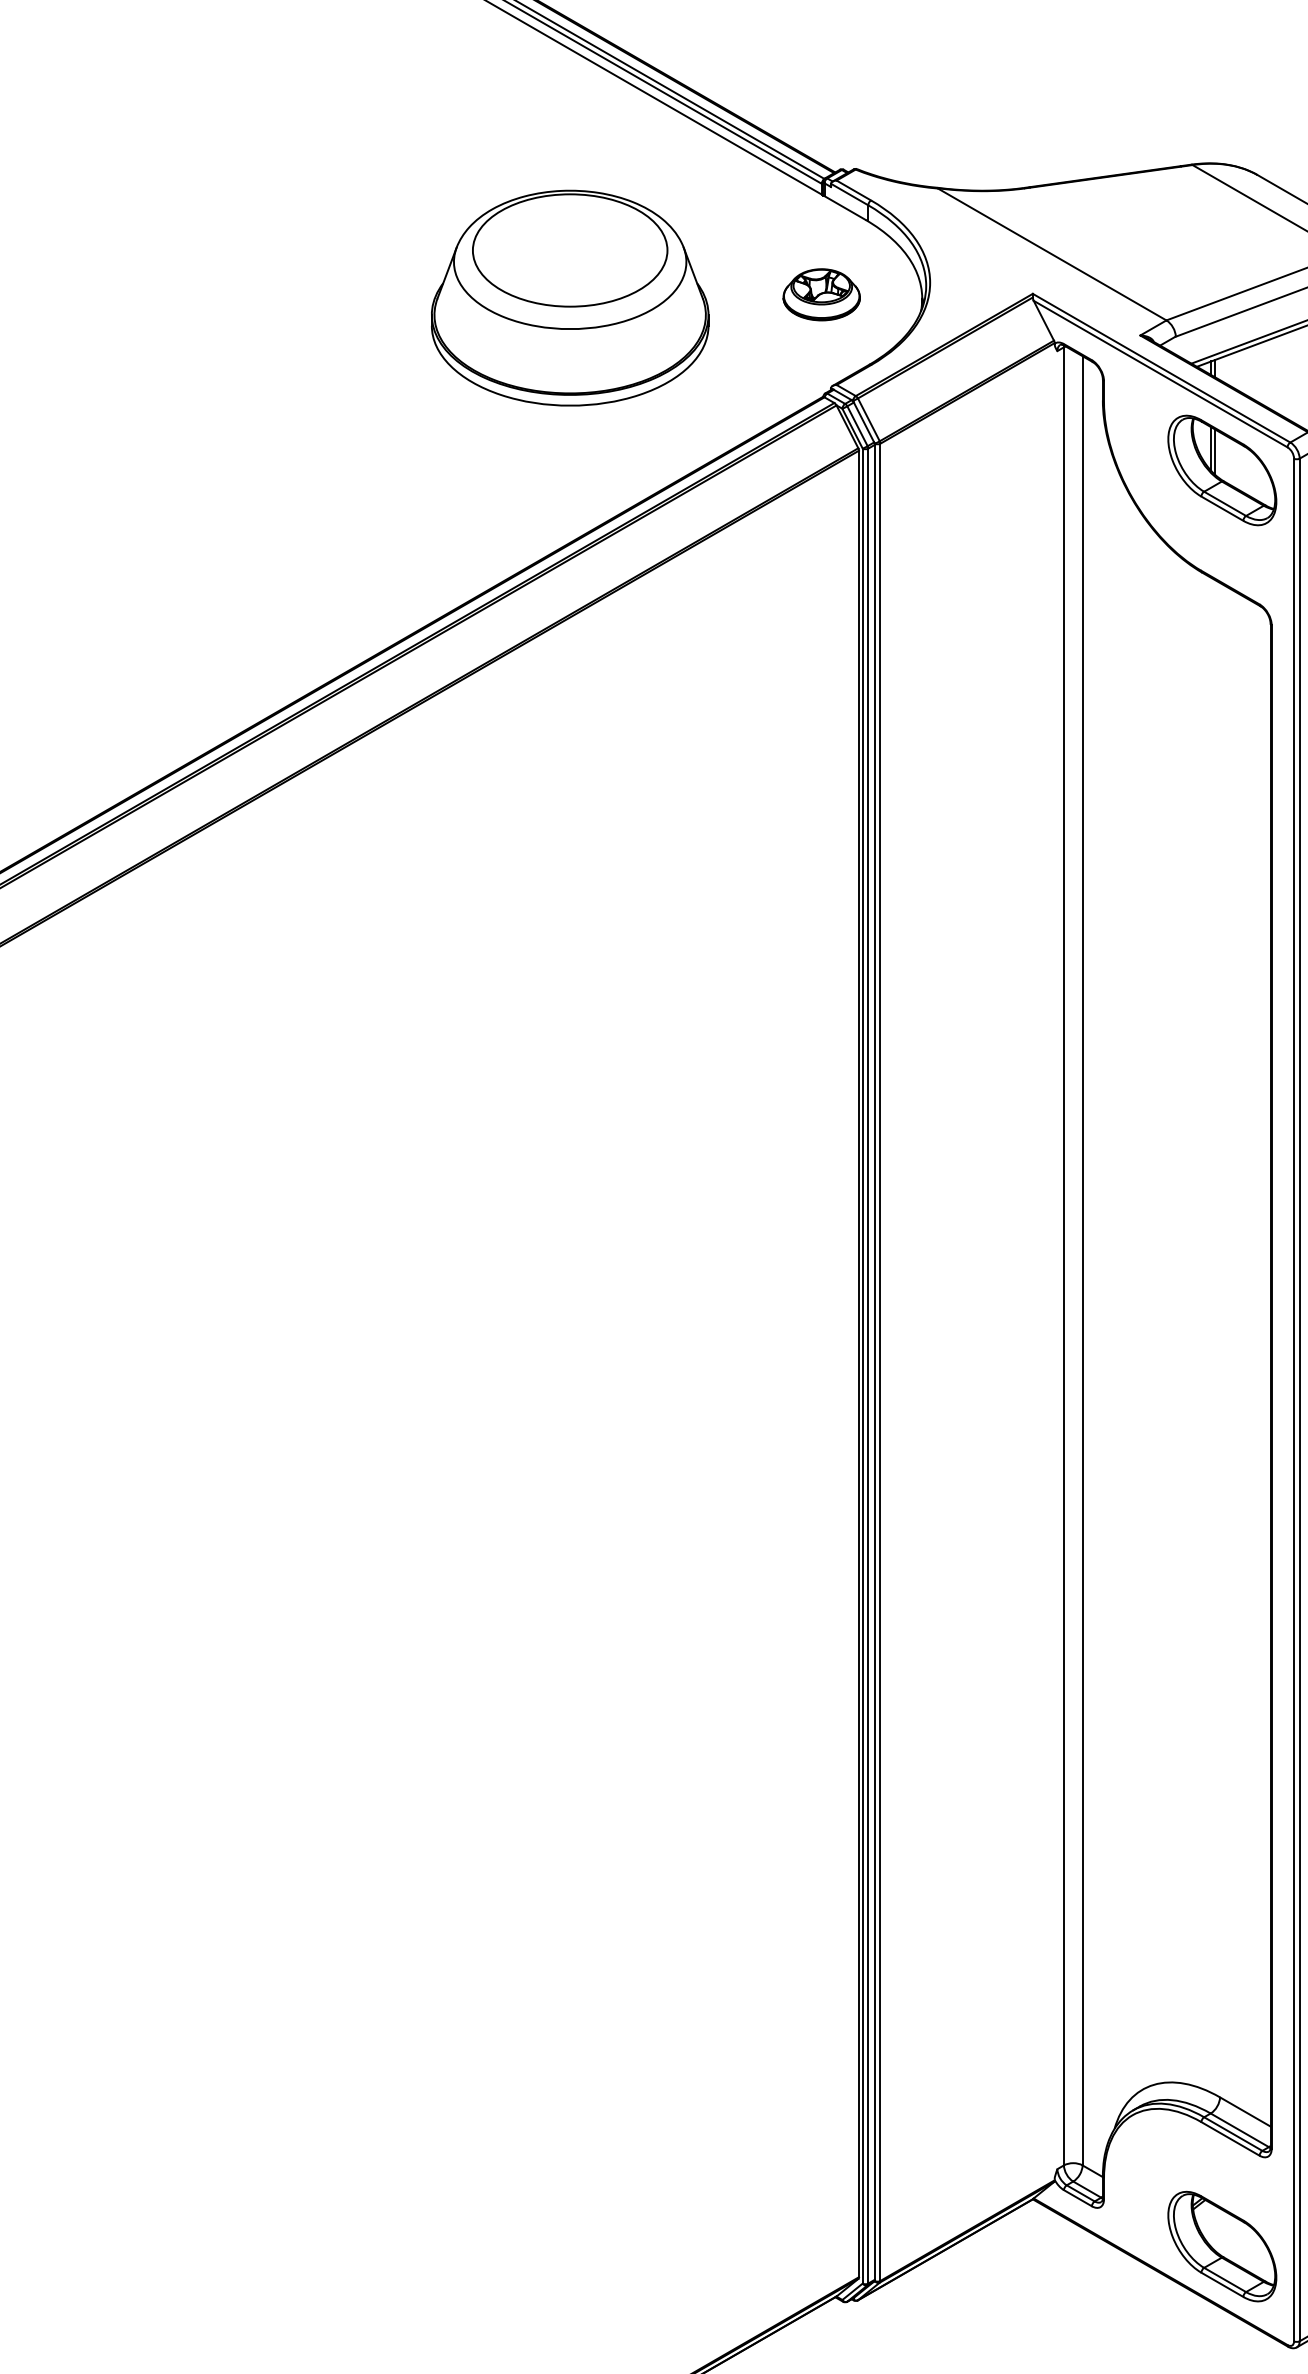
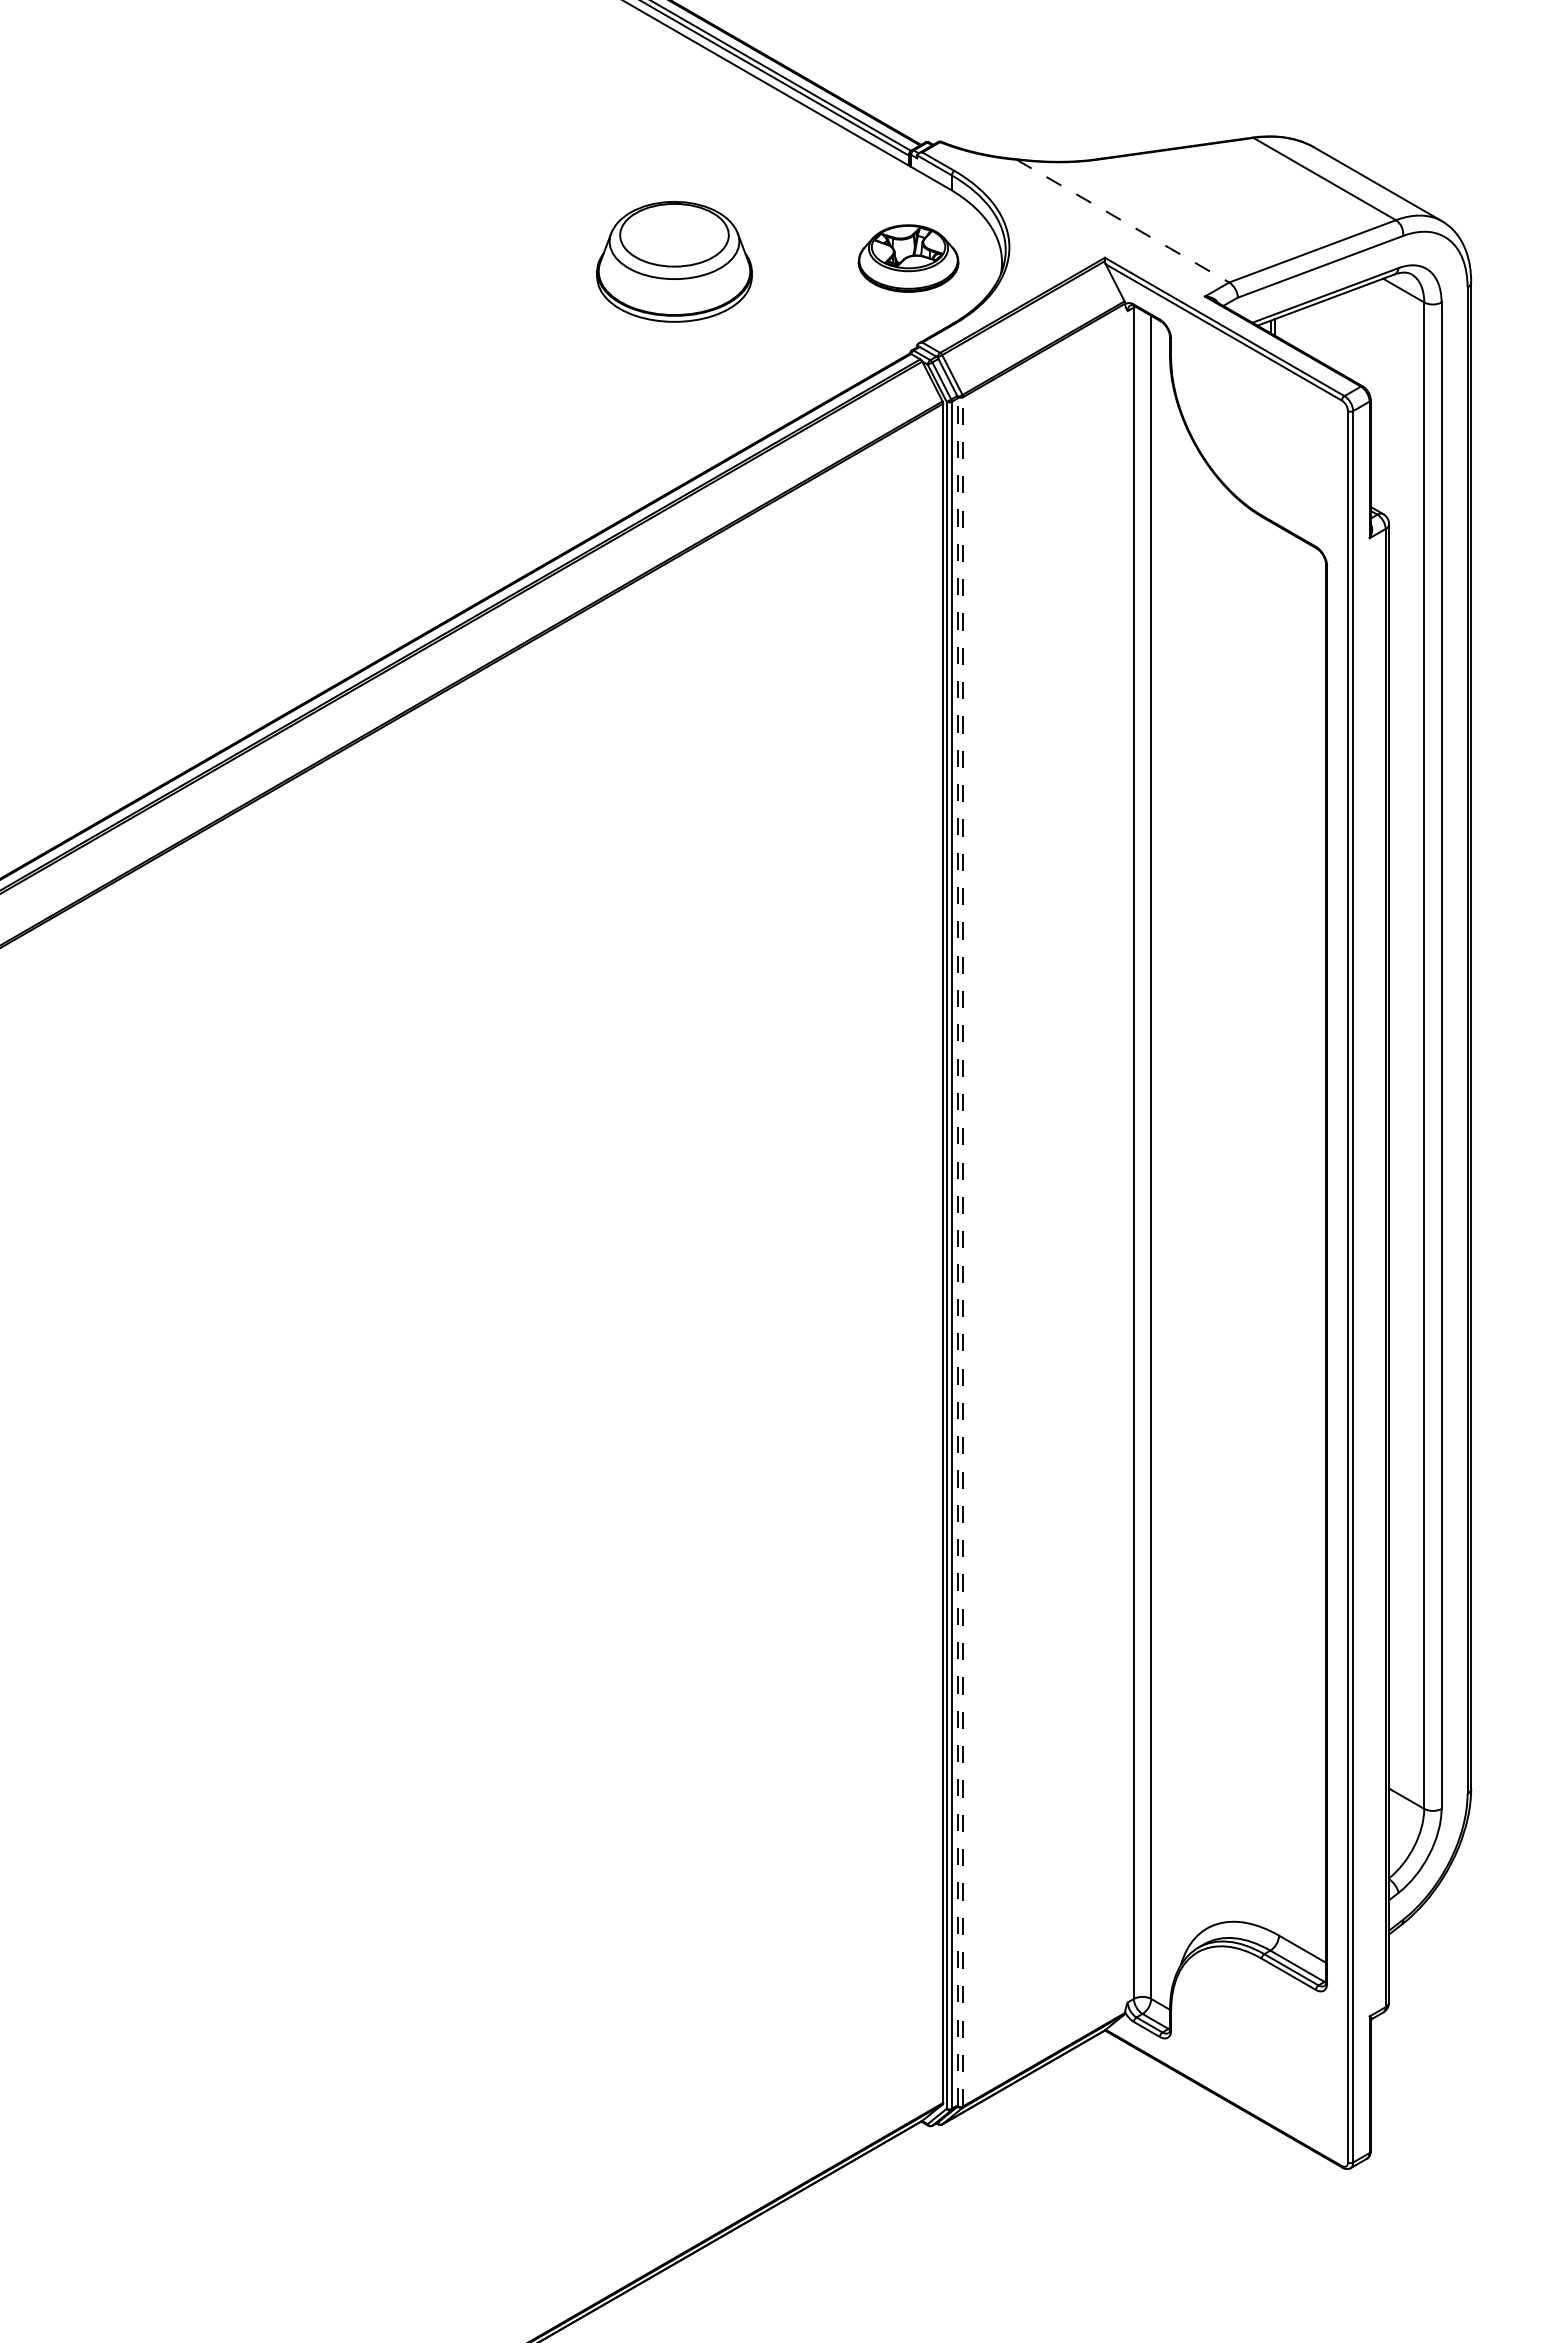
line: (1051, 254) -> (1122, 221), solid -> dashed
part: (821, 294) -> (908, 258), size x1.4
part: (570, 297) -> (674, 261), size x0.6
part: (1222, 469) -> (1281, 421), removed
line: (874, 1361) -> (957, 1251), solid -> dashed
line: (880, 1361) -> (963, 1251), solid -> dashed
part: (1222, 2246) -> (1281, 2074), removed

